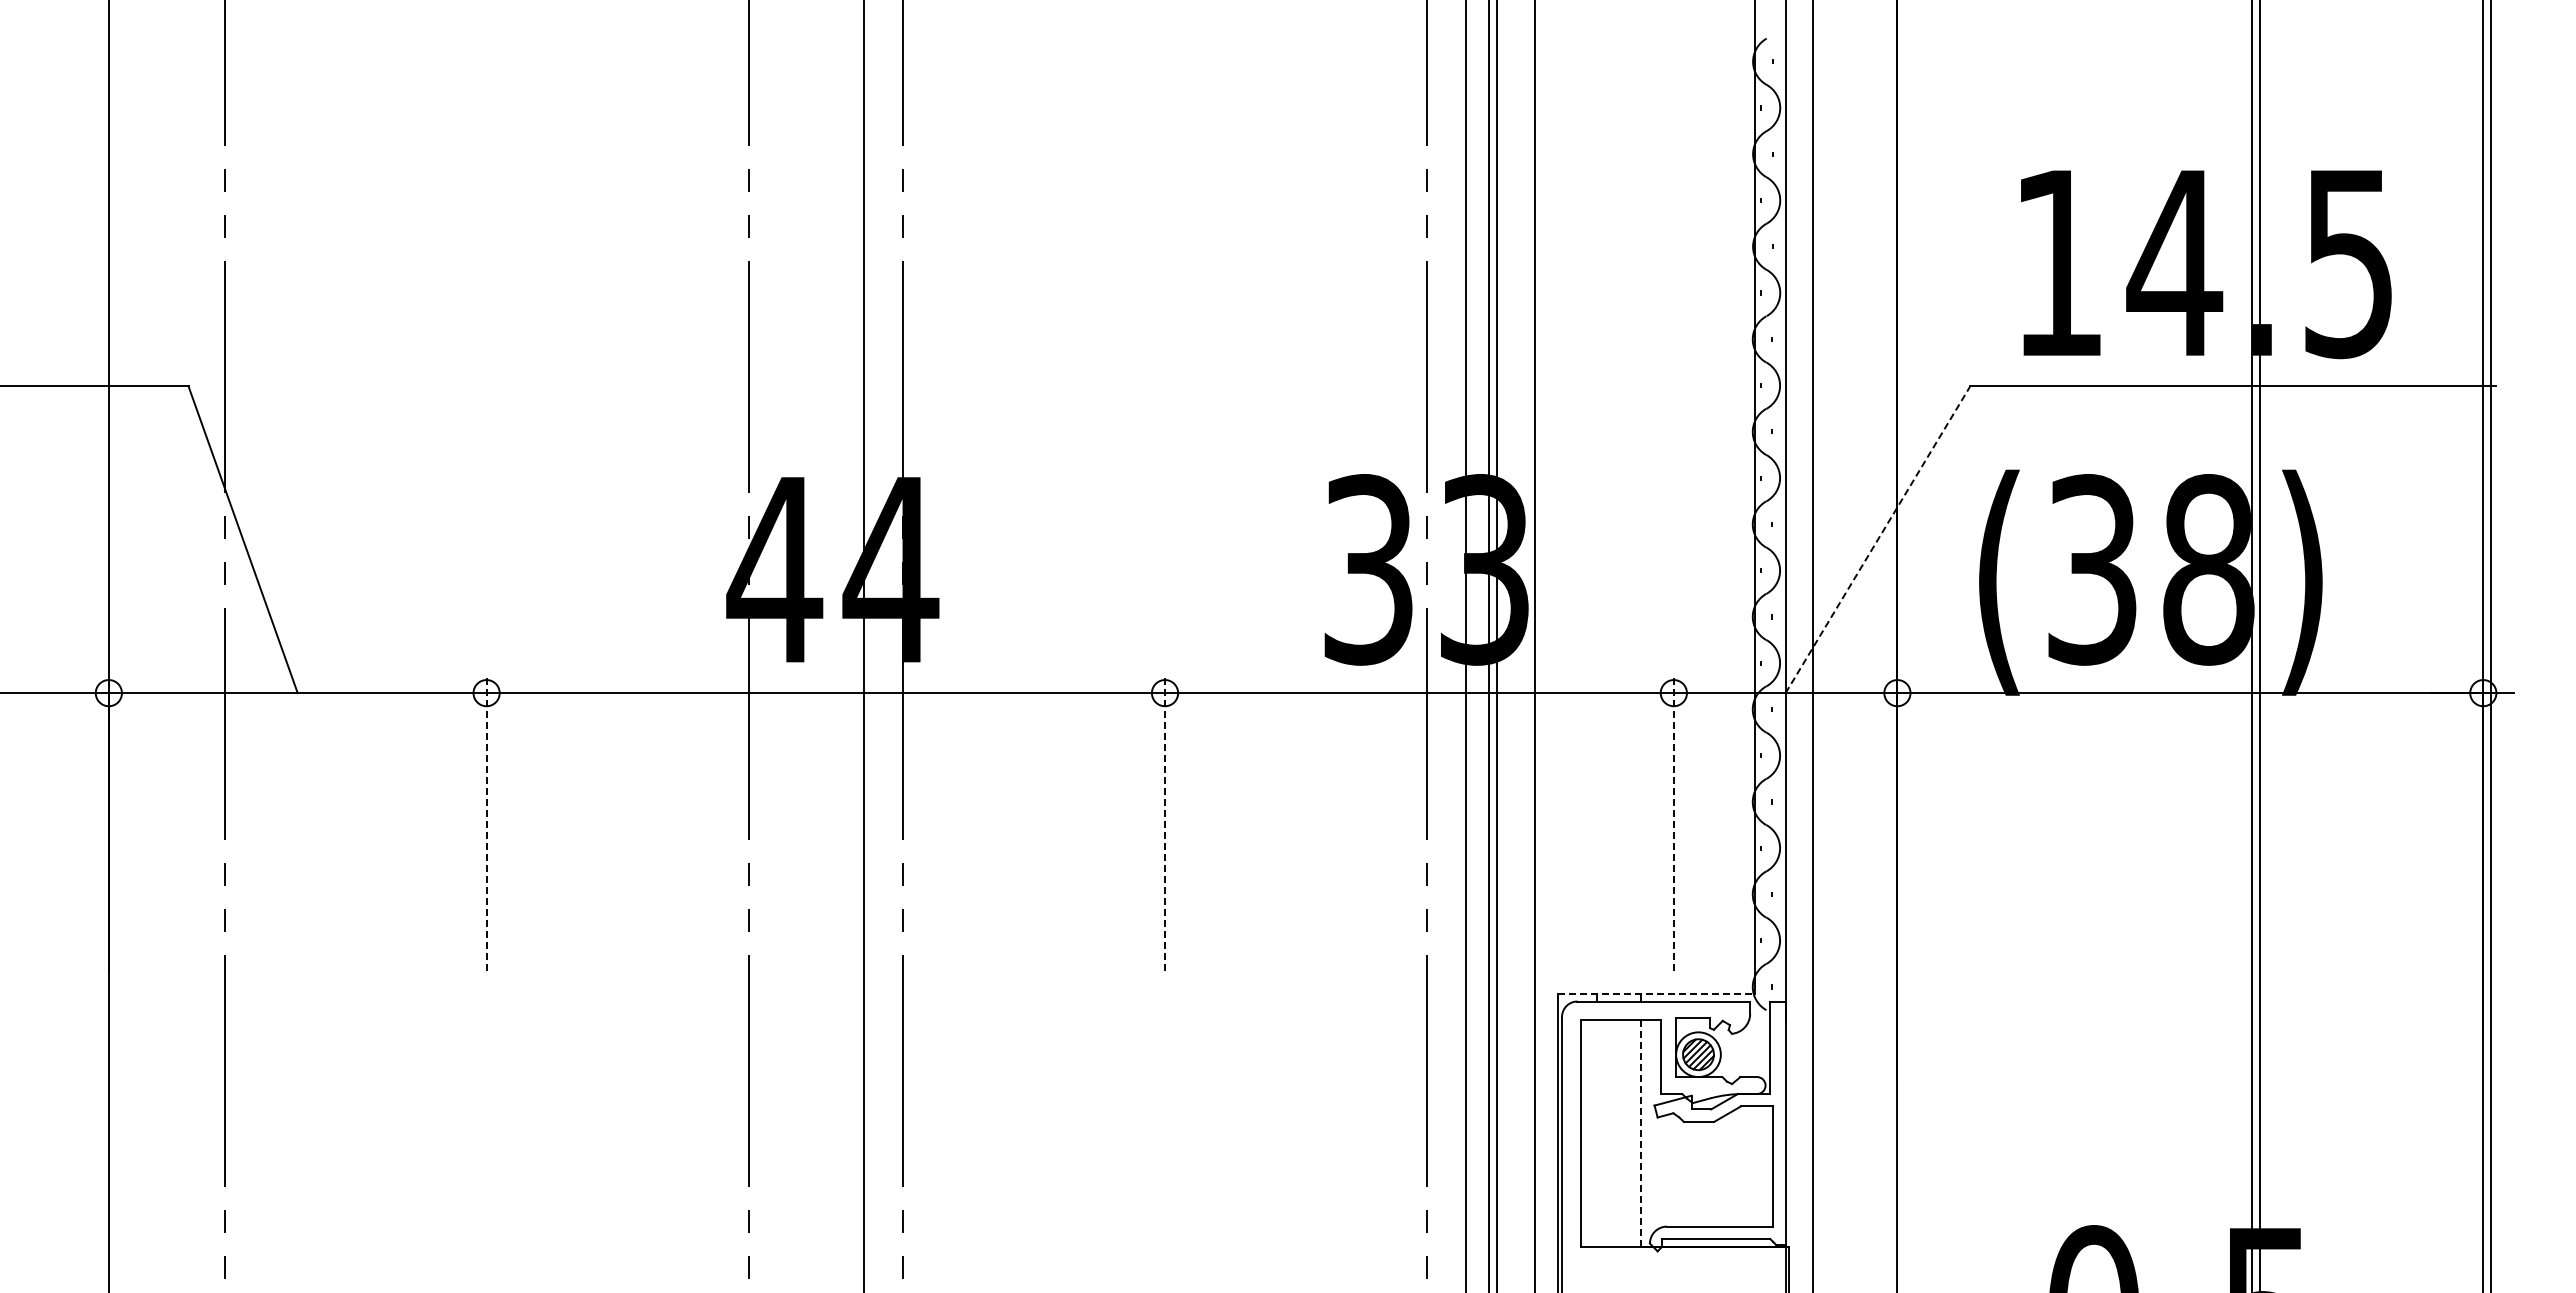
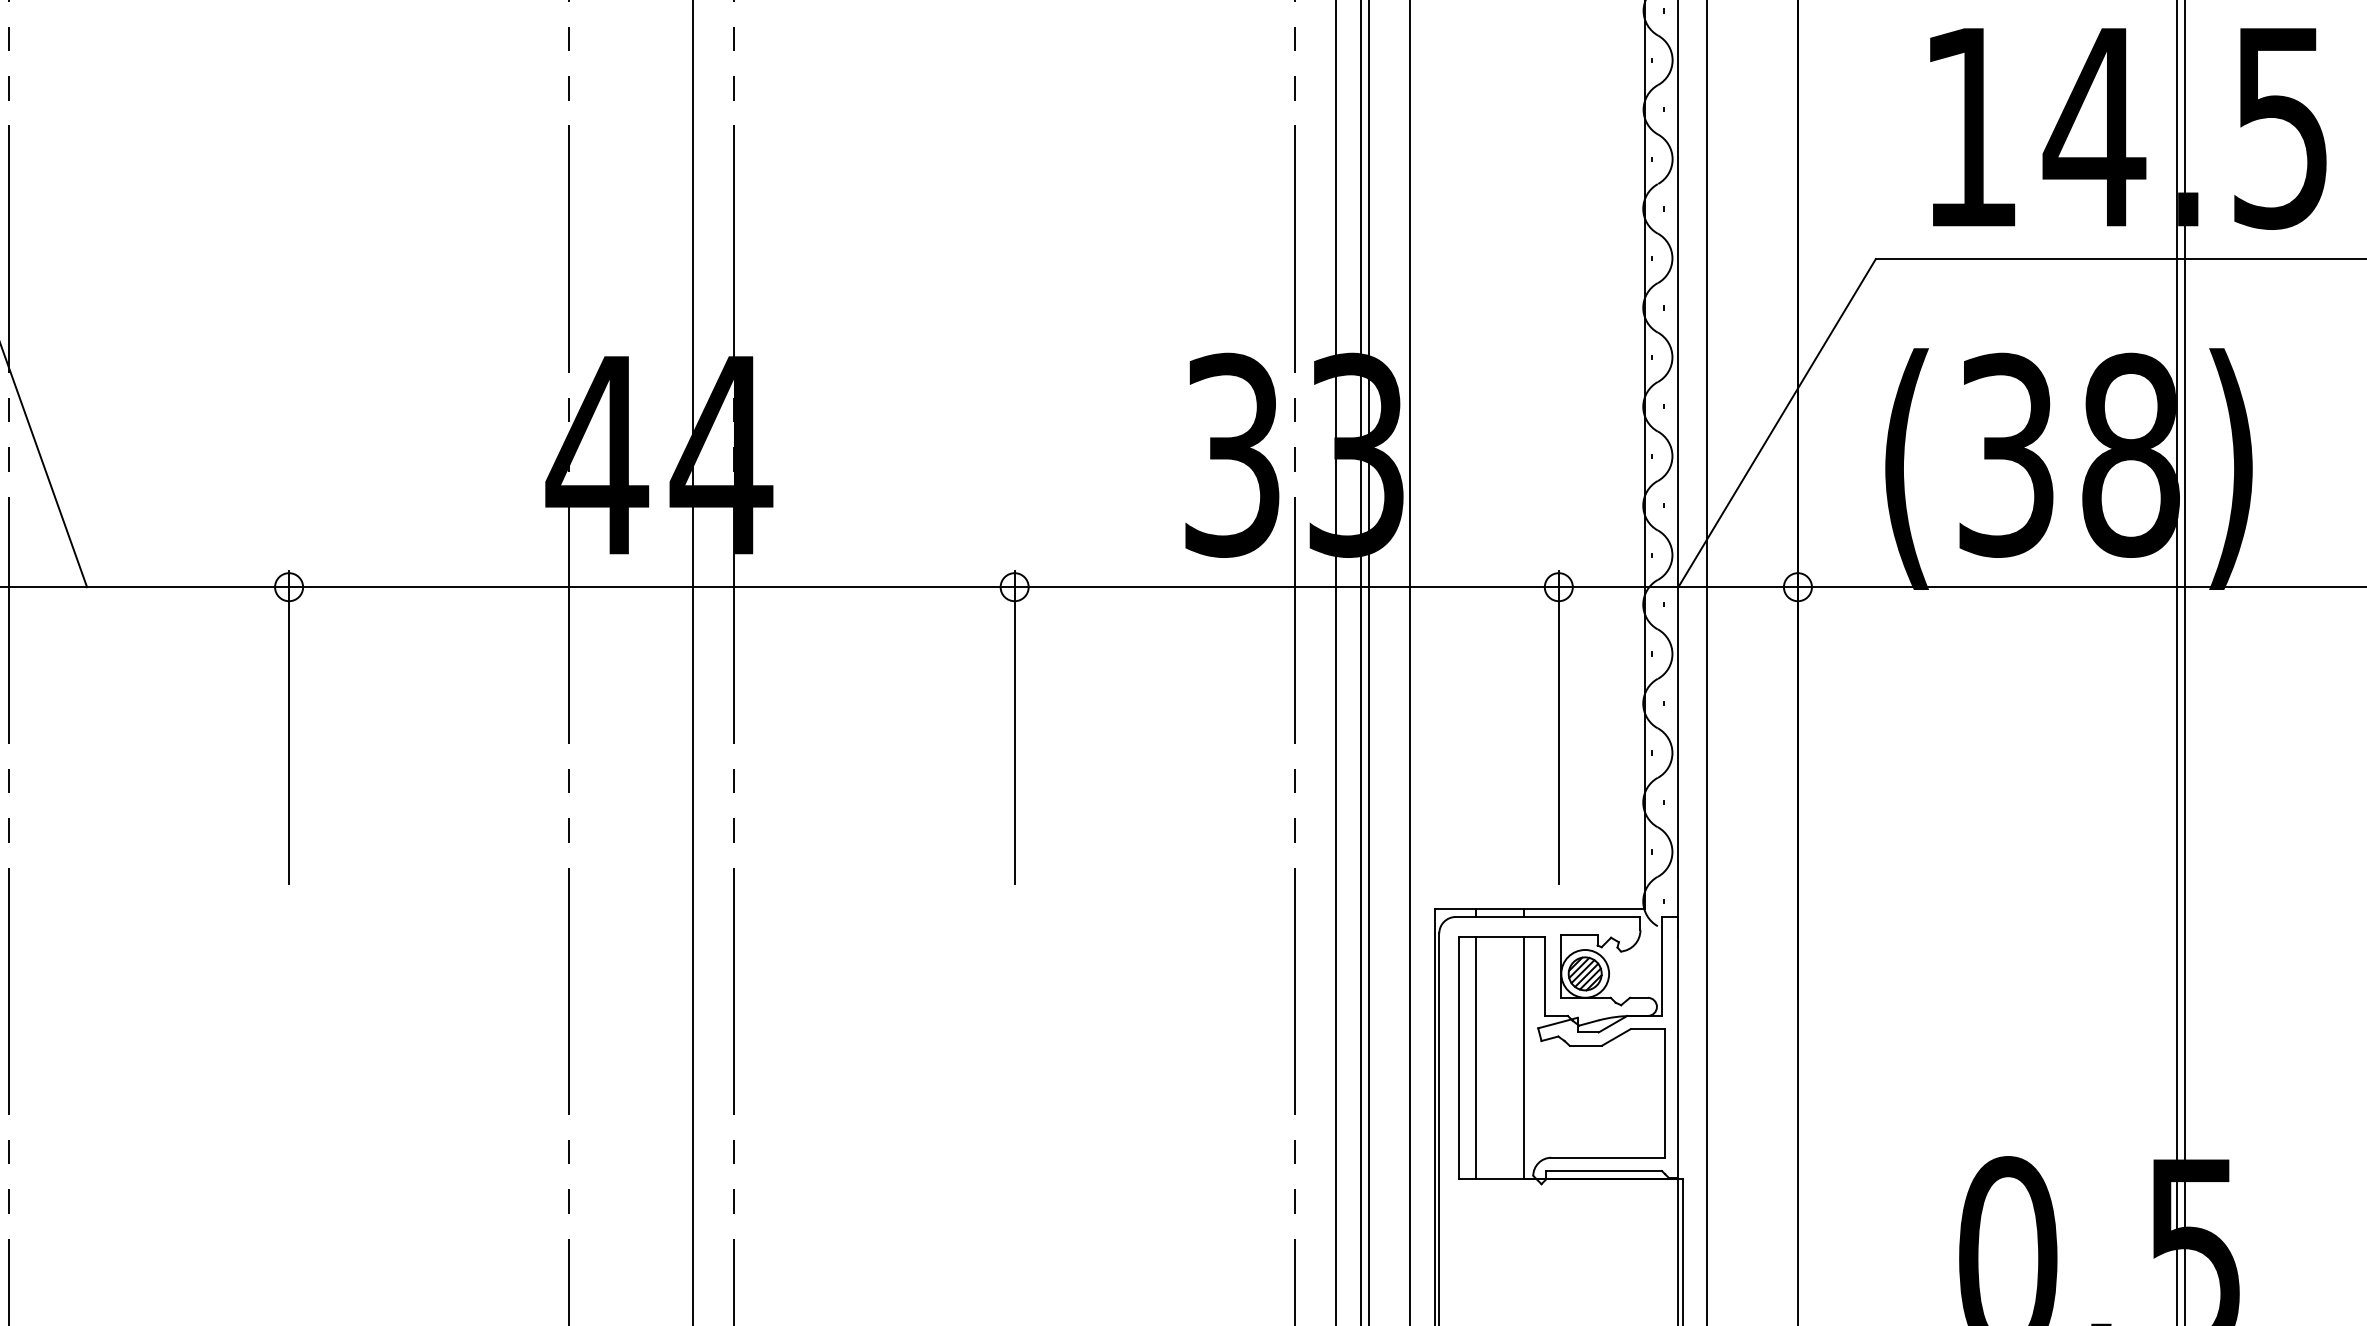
line: (1877, 539) -> (1776, 422), dashed -> solid
line: (486, 823) -> (288, 726), dashed -> solid
line: (1165, 823) -> (1015, 726), dashed -> solid
line: (1673, 823) -> (1558, 726), dashed -> solid
line: (1657, 993) -> (1541, 908), dashed -> solid
line: (1596, 1133) -> (1476, 1058), added
line: (1641, 1133) -> (1524, 1058), dashed -> solid

